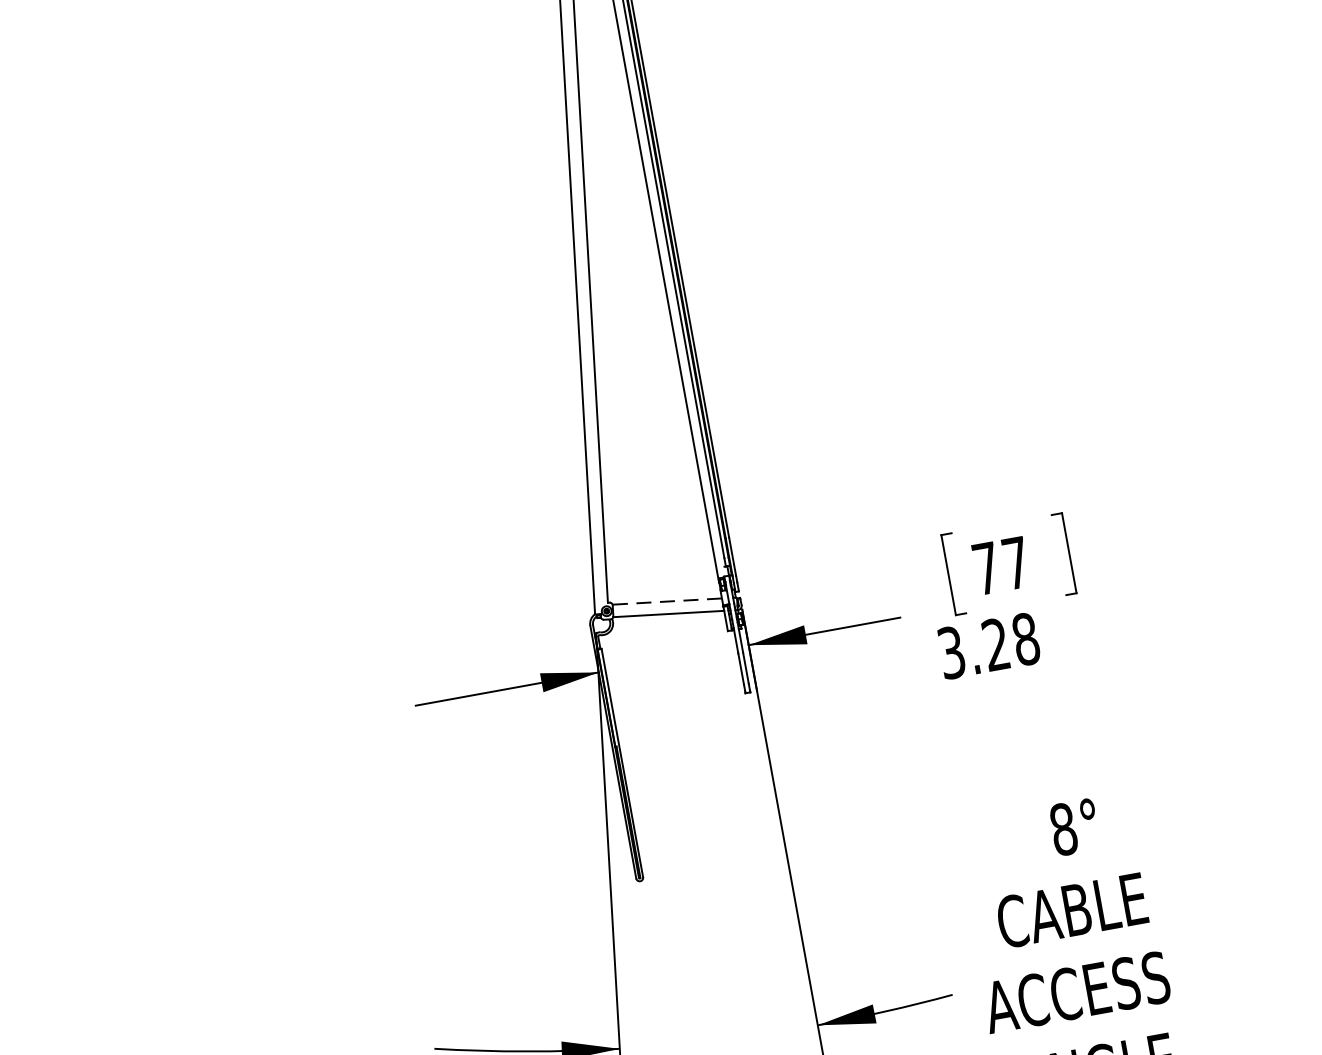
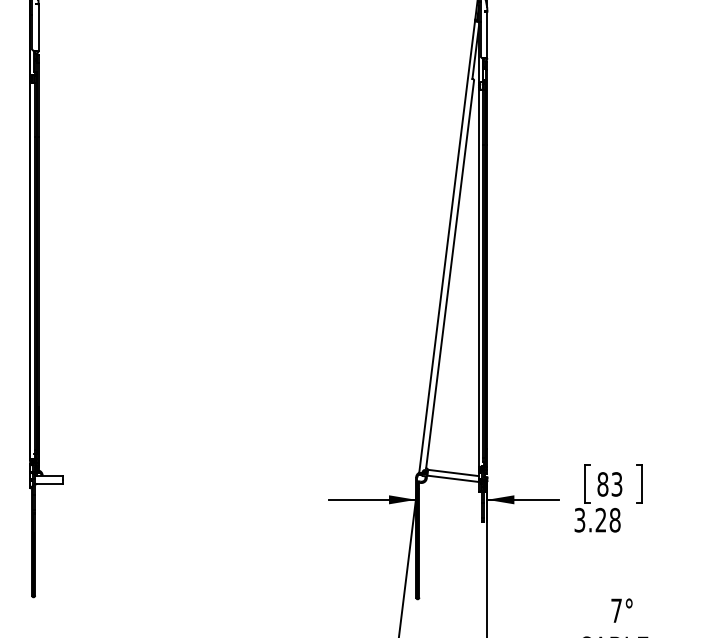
text: (1000, 566) -> (609, 484), 77 -> 83
line: (667, 600) -> (453, 472), dashed -> solid
text: (1063, 828) -> (616, 610), 8° -> 7°

